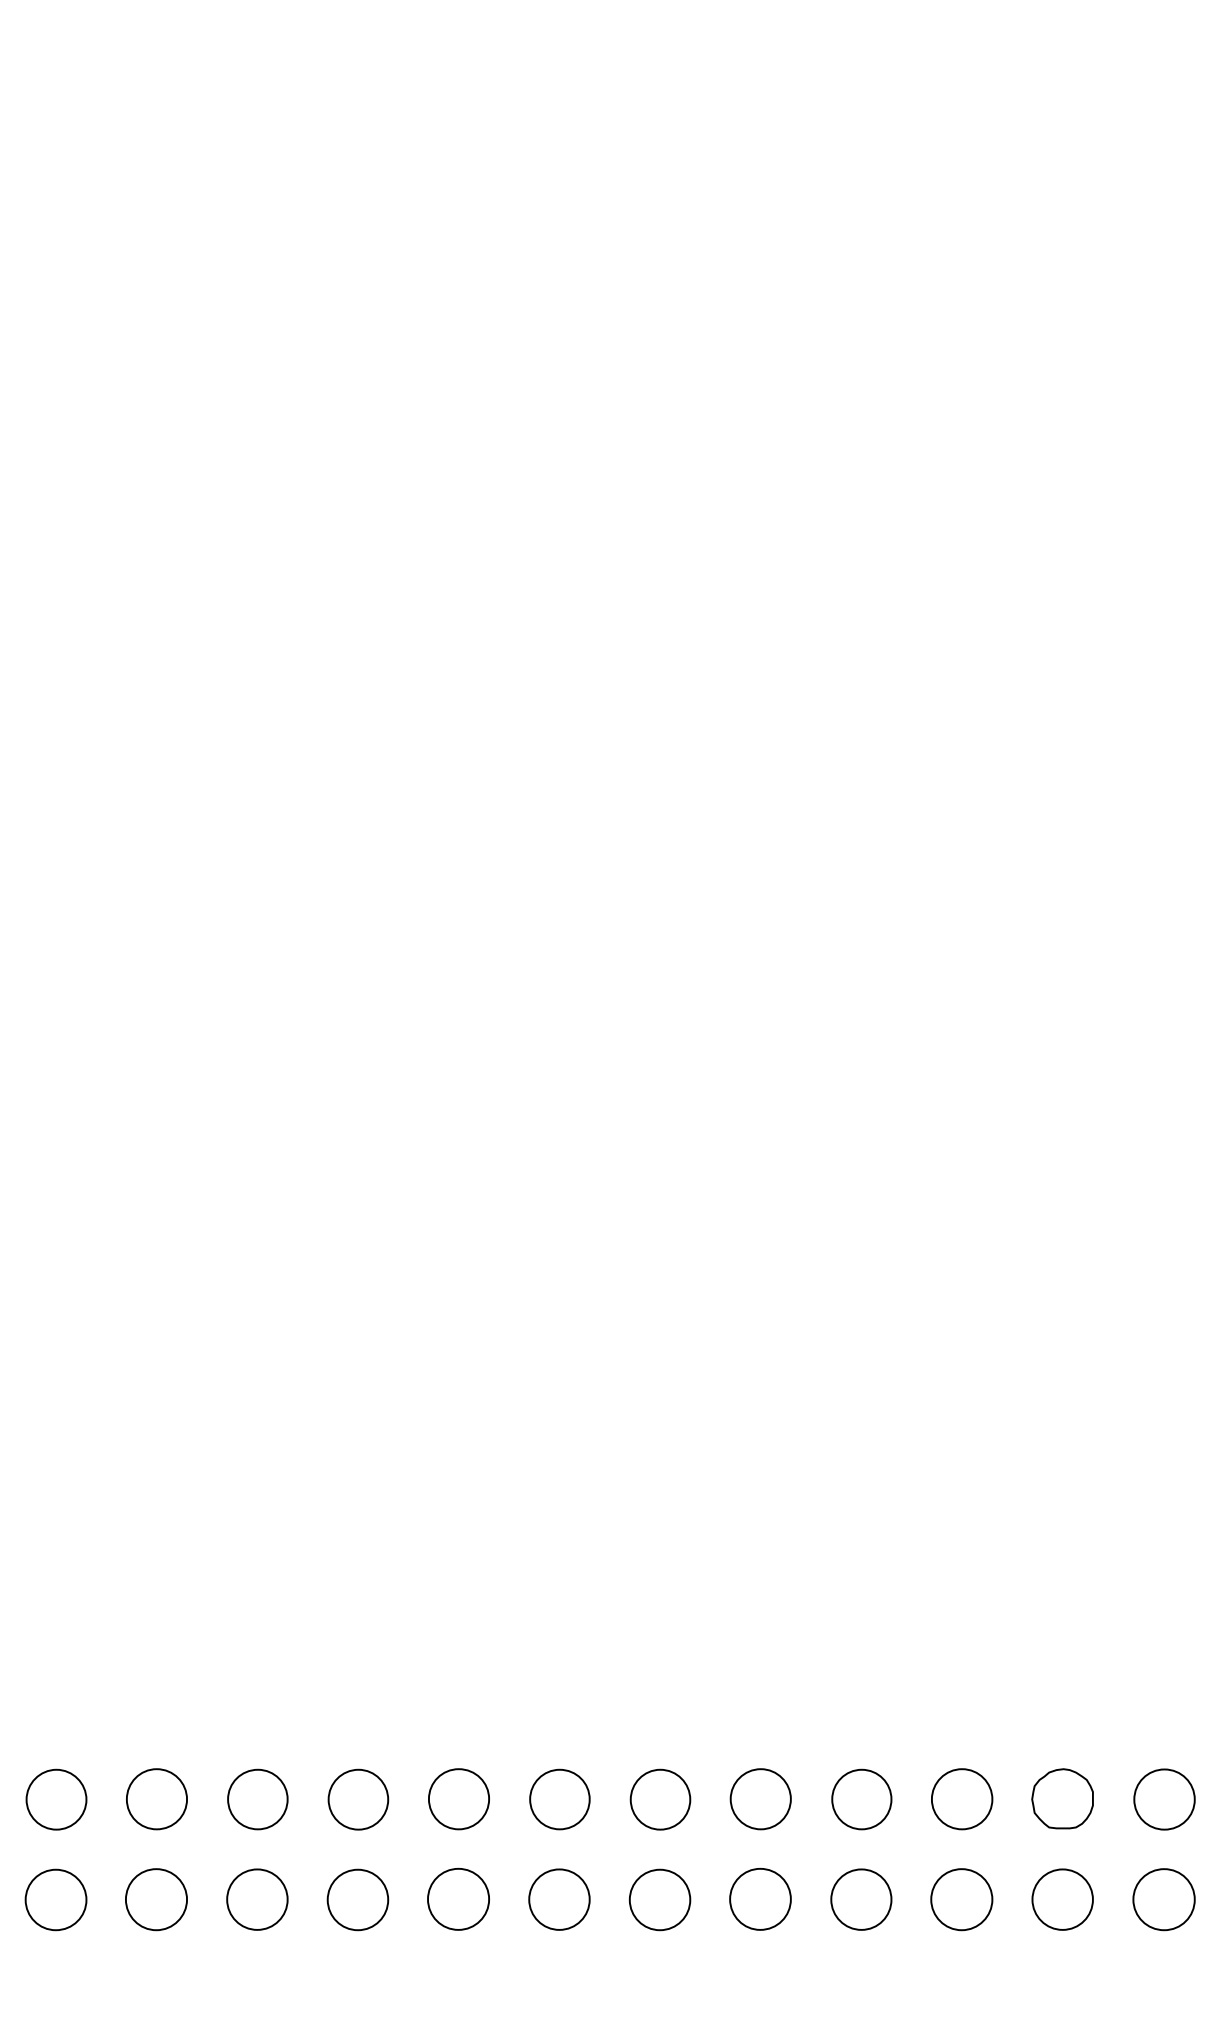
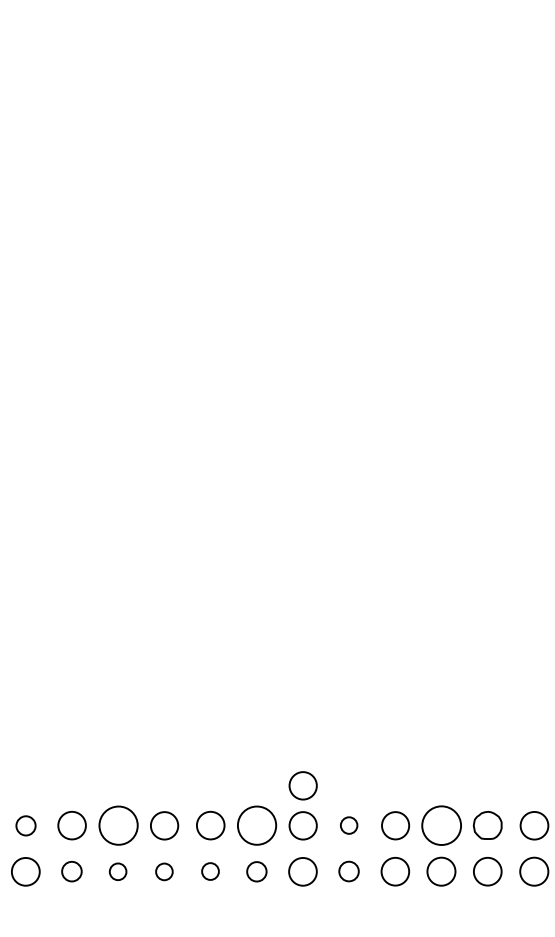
part: (658, 1711) -> (302, 785), added
part: (55, 1798) -> (25, 825), size x0.7
part: (255, 1798) -> (117, 825), size x1.4
part: (558, 1798) -> (256, 825), size x1.4
part: (759, 1798) -> (348, 825), size x0.6
part: (961, 1798) -> (441, 825), size x1.4
part: (155, 1899) -> (71, 871), size x0.7
part: (255, 1899) -> (117, 871), size x0.6
part: (358, 1899) -> (164, 871), size x0.6
part: (458, 1899) -> (210, 871), size x0.6
part: (558, 1899) -> (256, 871), size x0.7
part: (759, 1899) -> (348, 871), size x0.7

